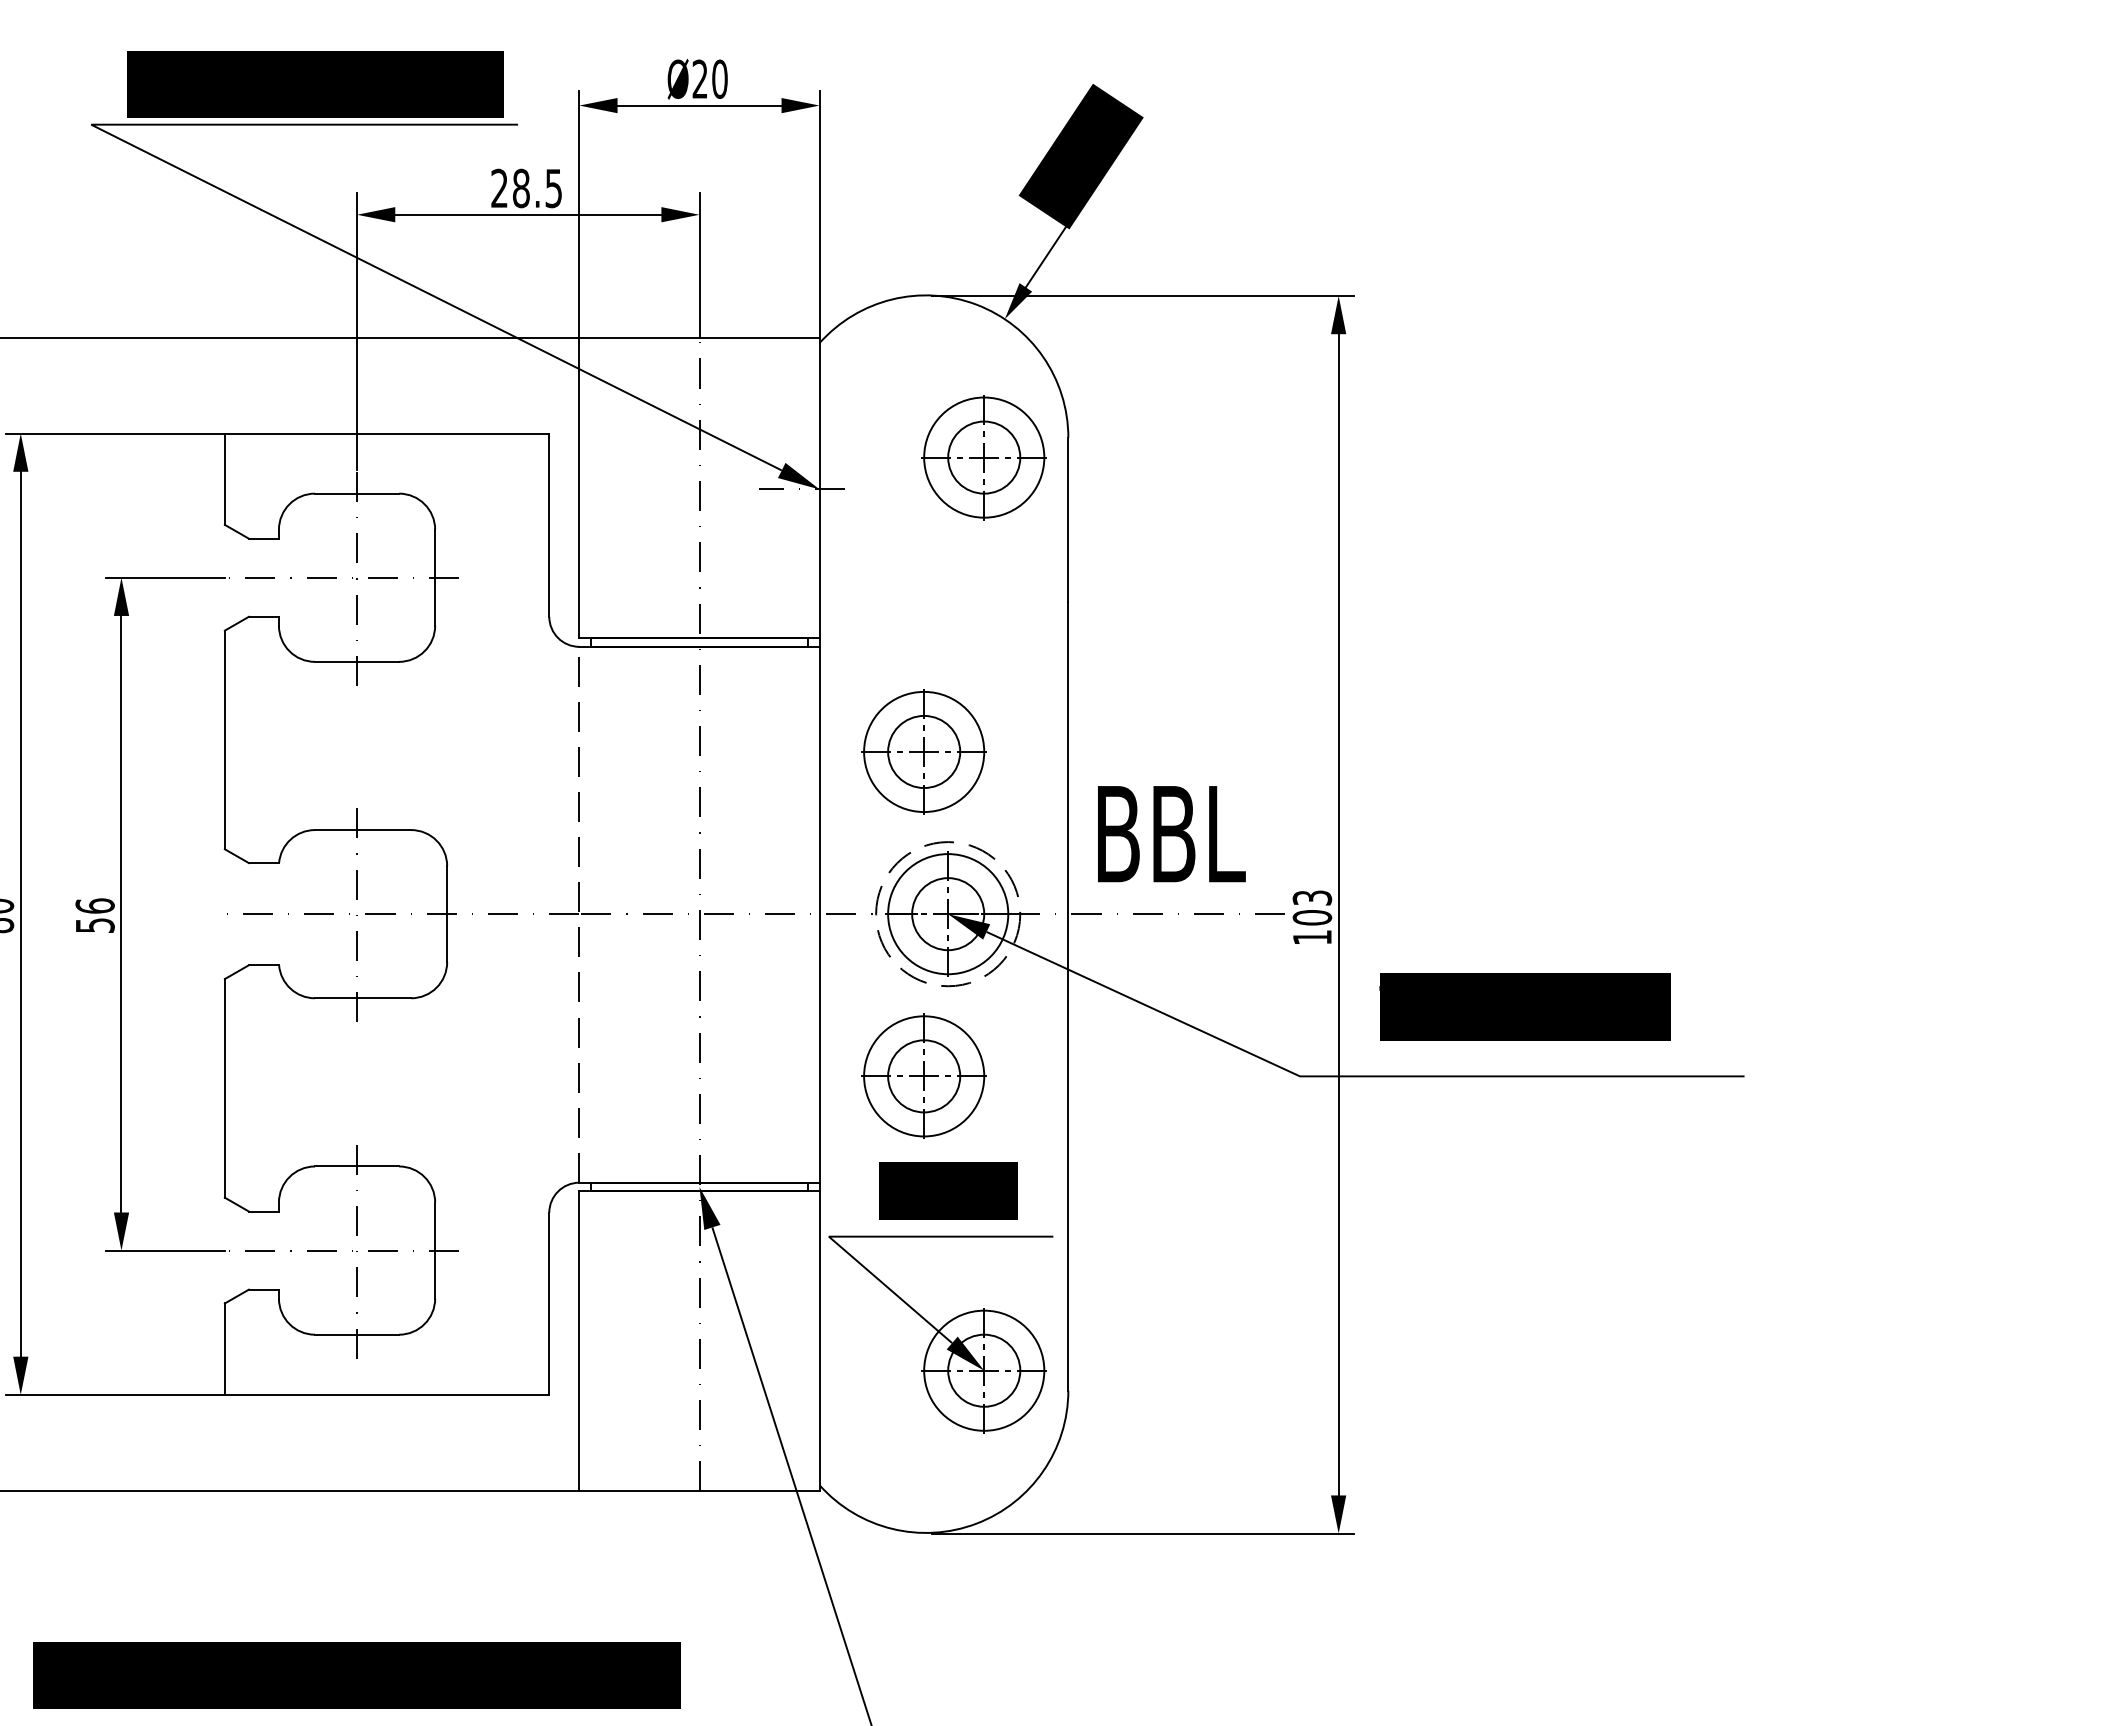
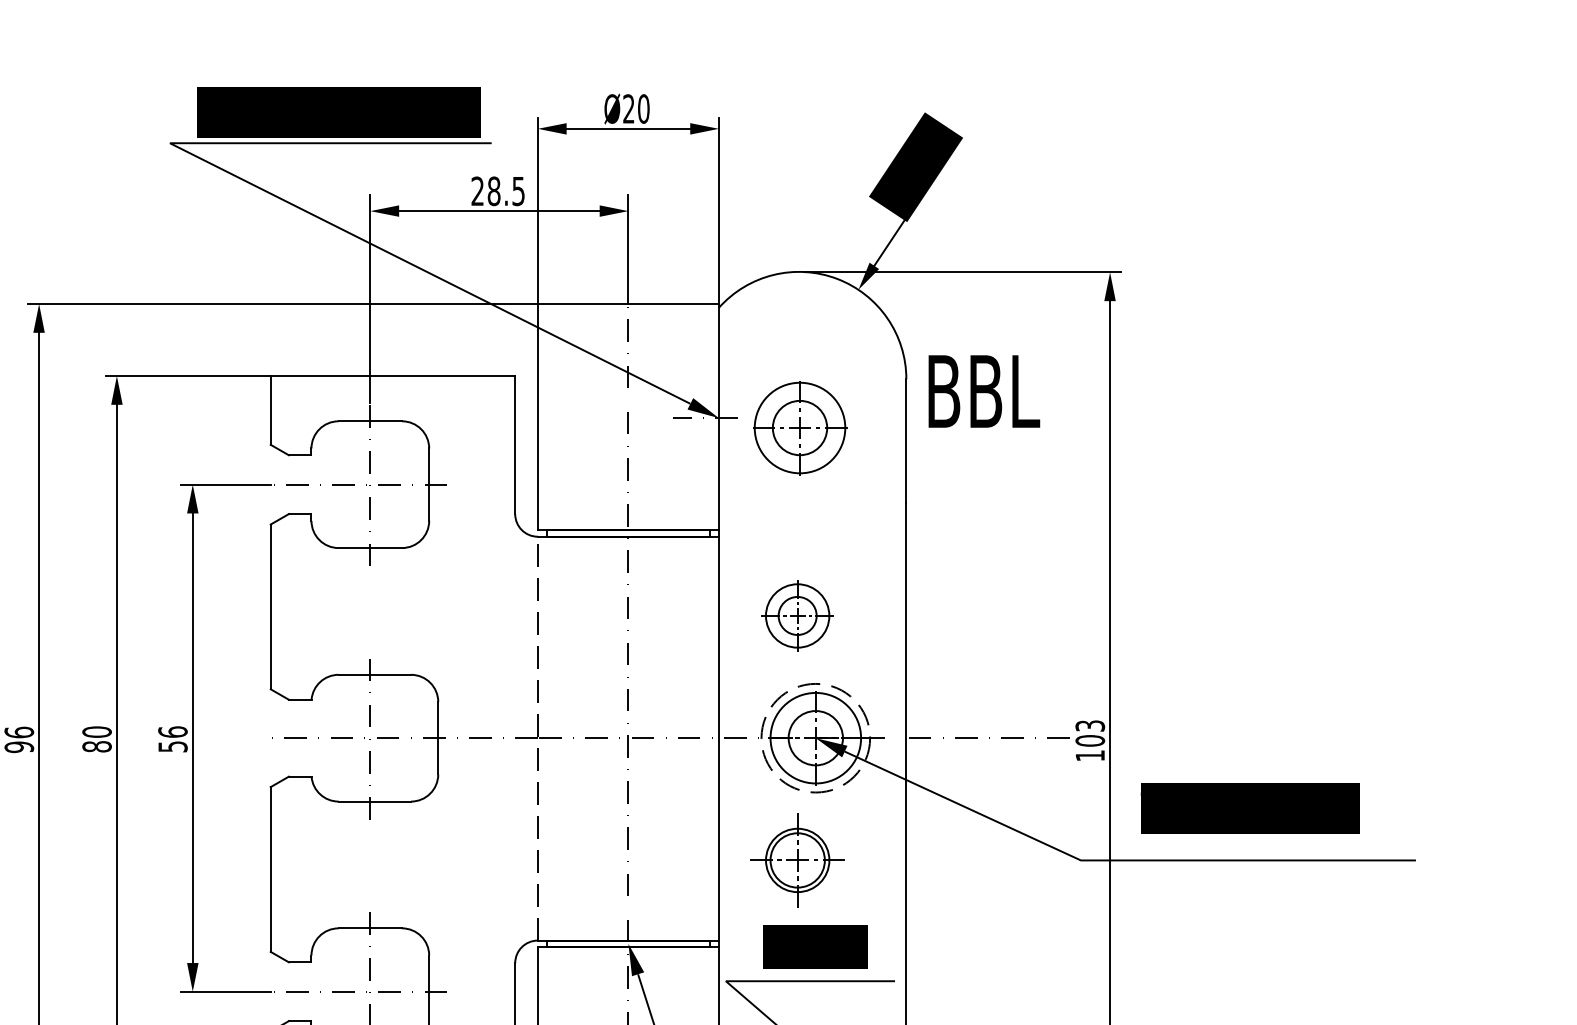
part: (983, 457) -> (799, 427), moved
part: (923, 751) -> (797, 615), size x0.7
text: (1171, 834) -> (984, 391), moved
circle: (924, 1076) -> (797, 860), size x0.7

